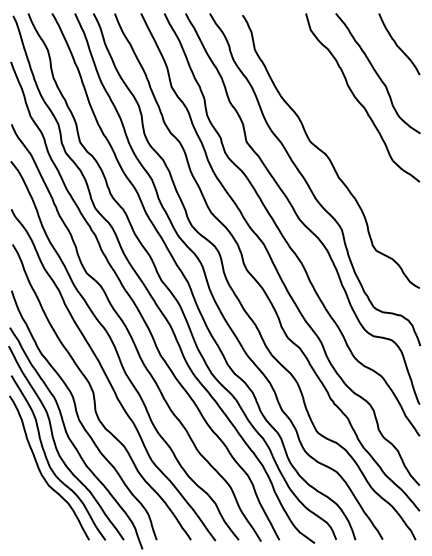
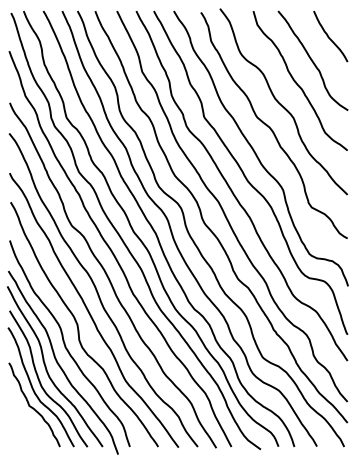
curve: (339, 125) -> (281, 103), added
curve: (40, 492) -> (33, 407), added

